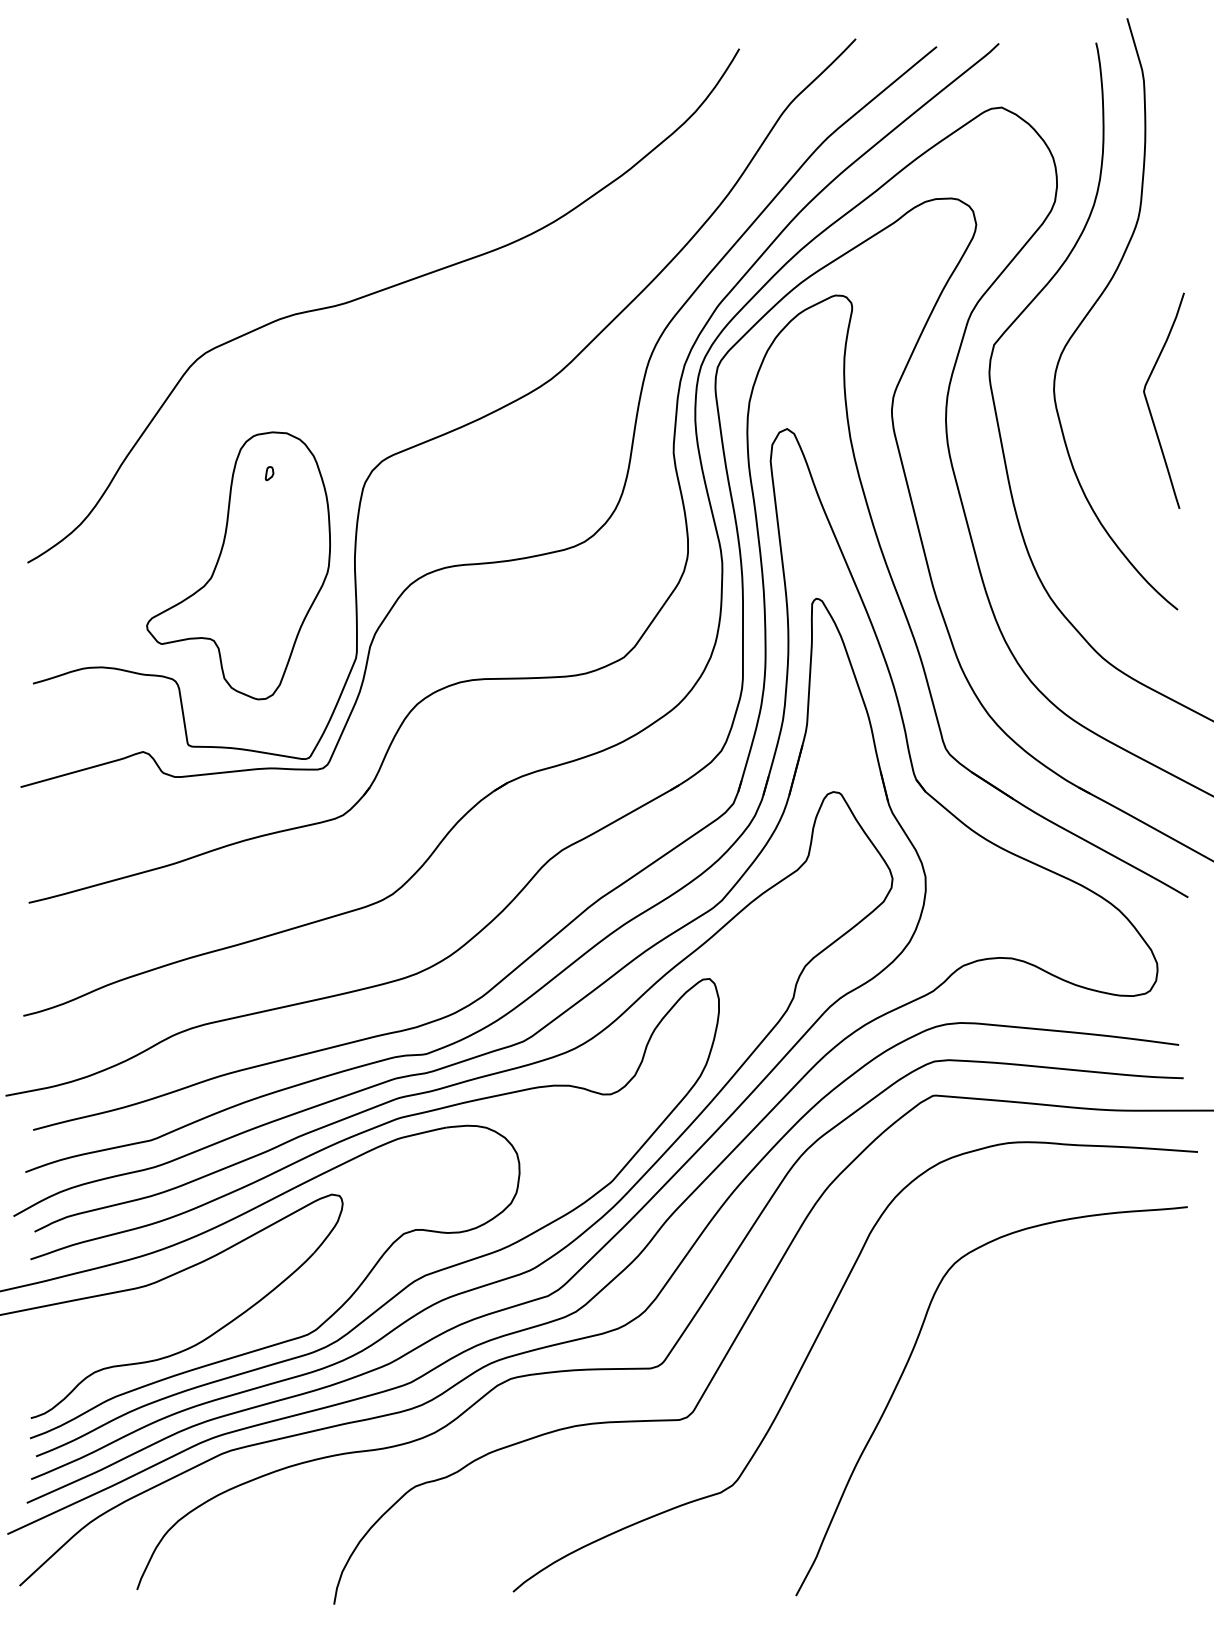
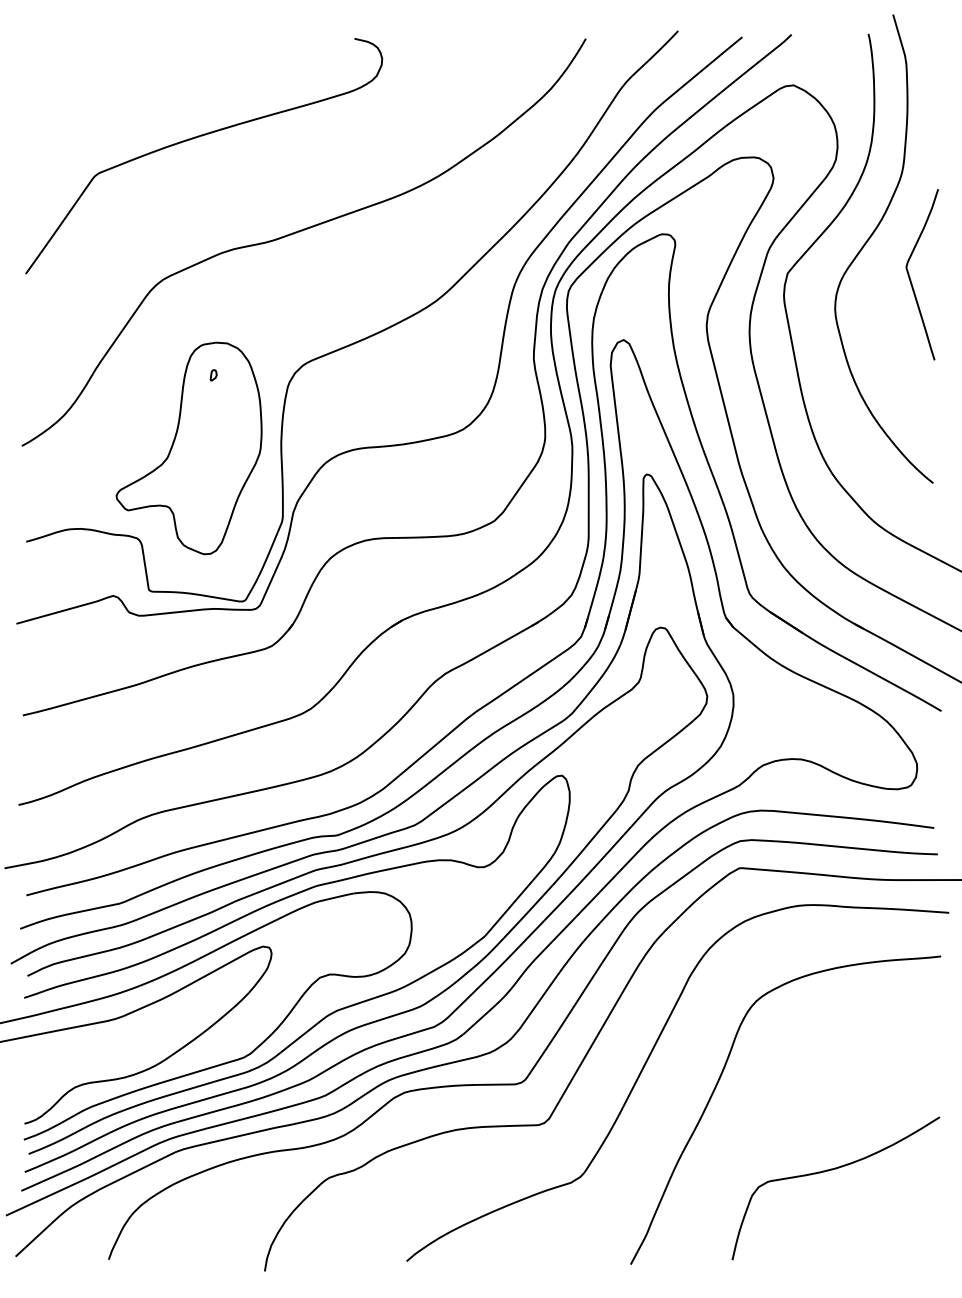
curve: (251, 173) -> (199, 137), added
curve: (1149, 404) -> (910, 277), moved
curve: (1050, 1477) -> (832, 1170), added

